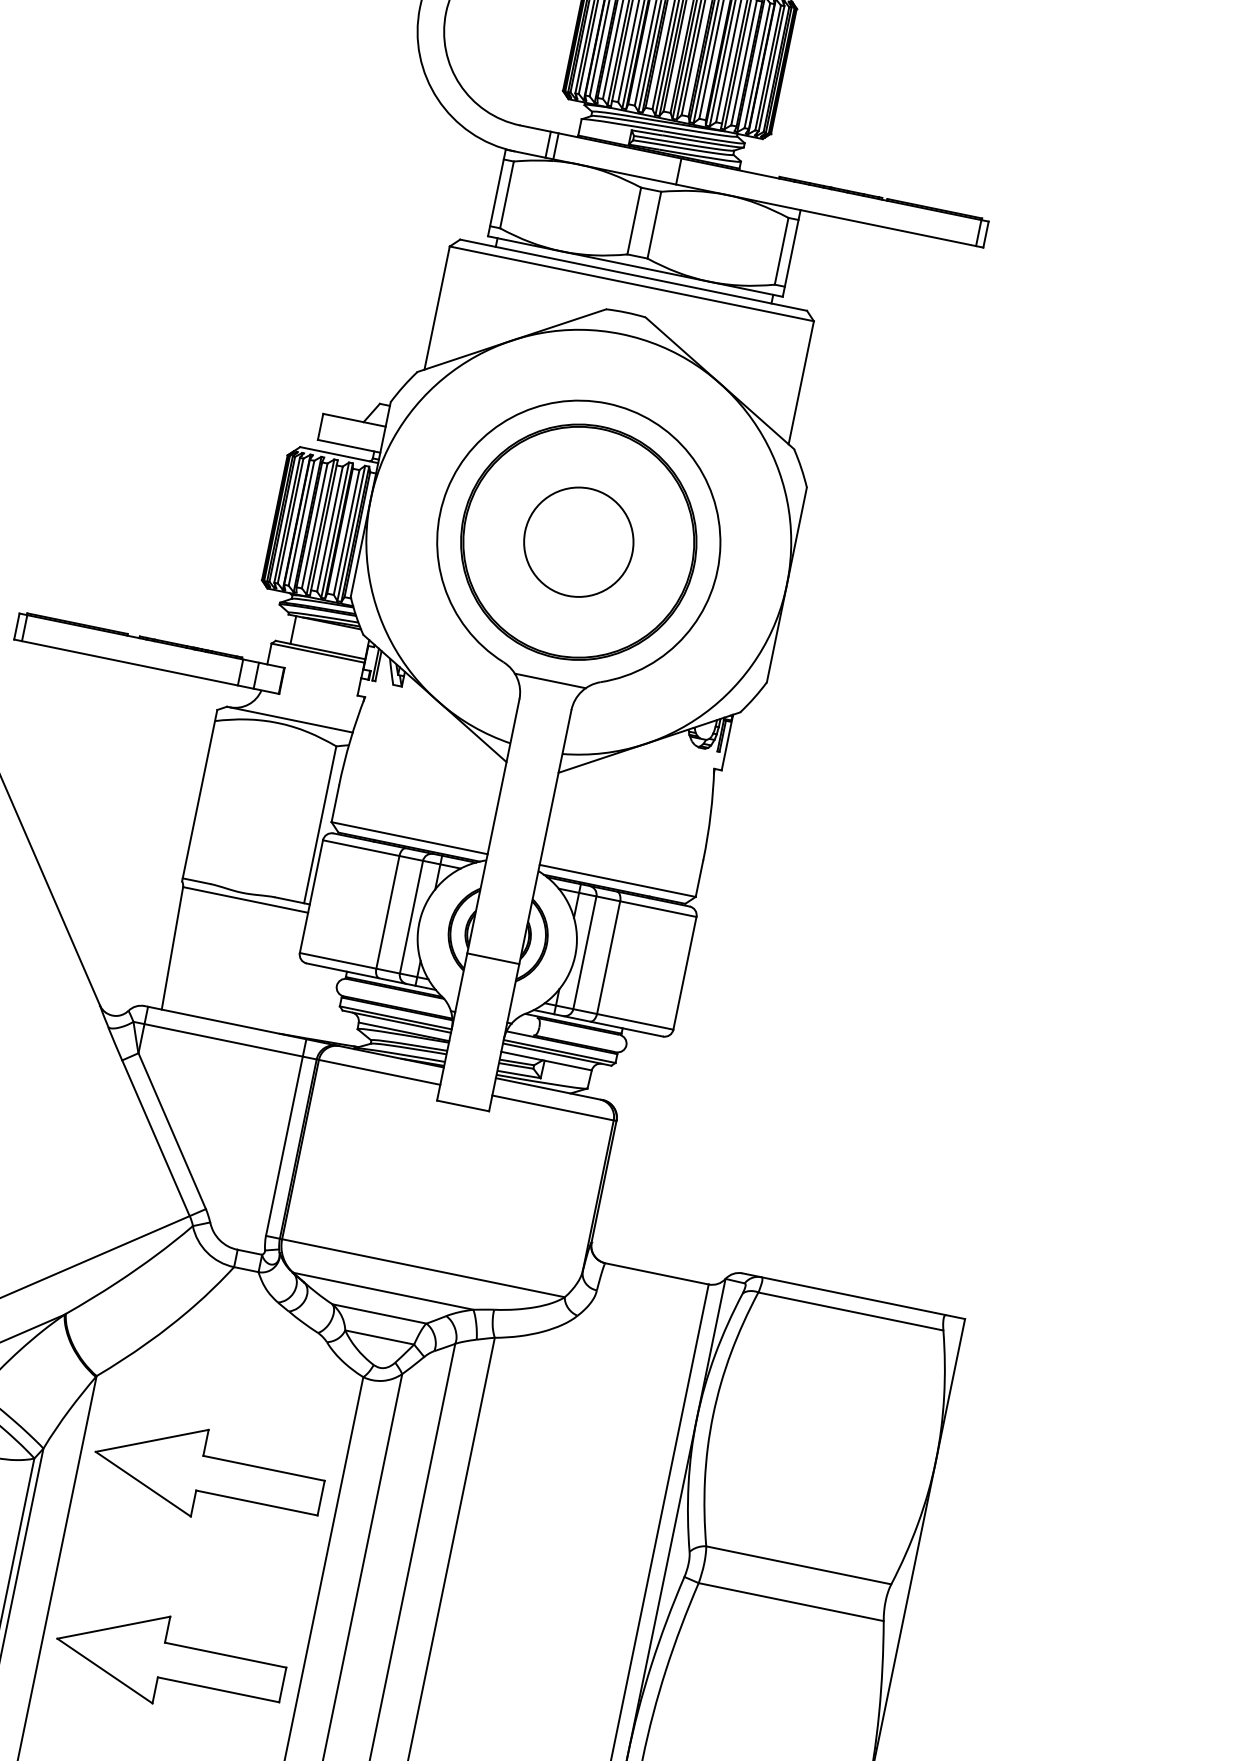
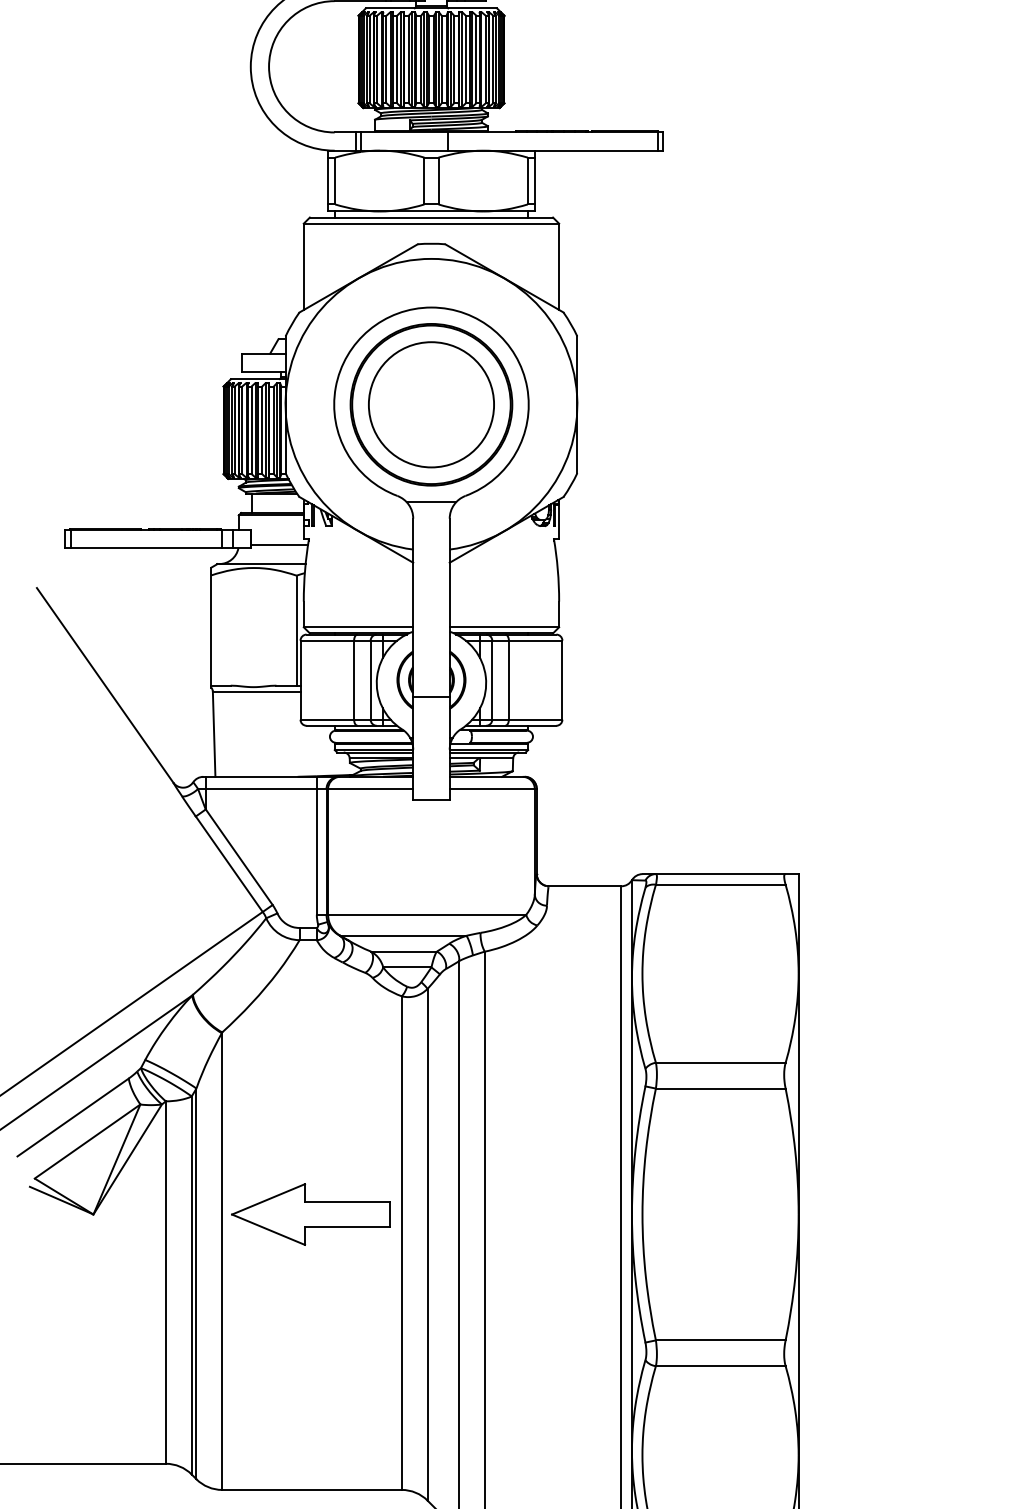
circle: (578, 541) -> (431, 404), size x1.67
line: (321, 696) -> (279, 544), added
part: (207, 1474) -> (310, 1083), removed

